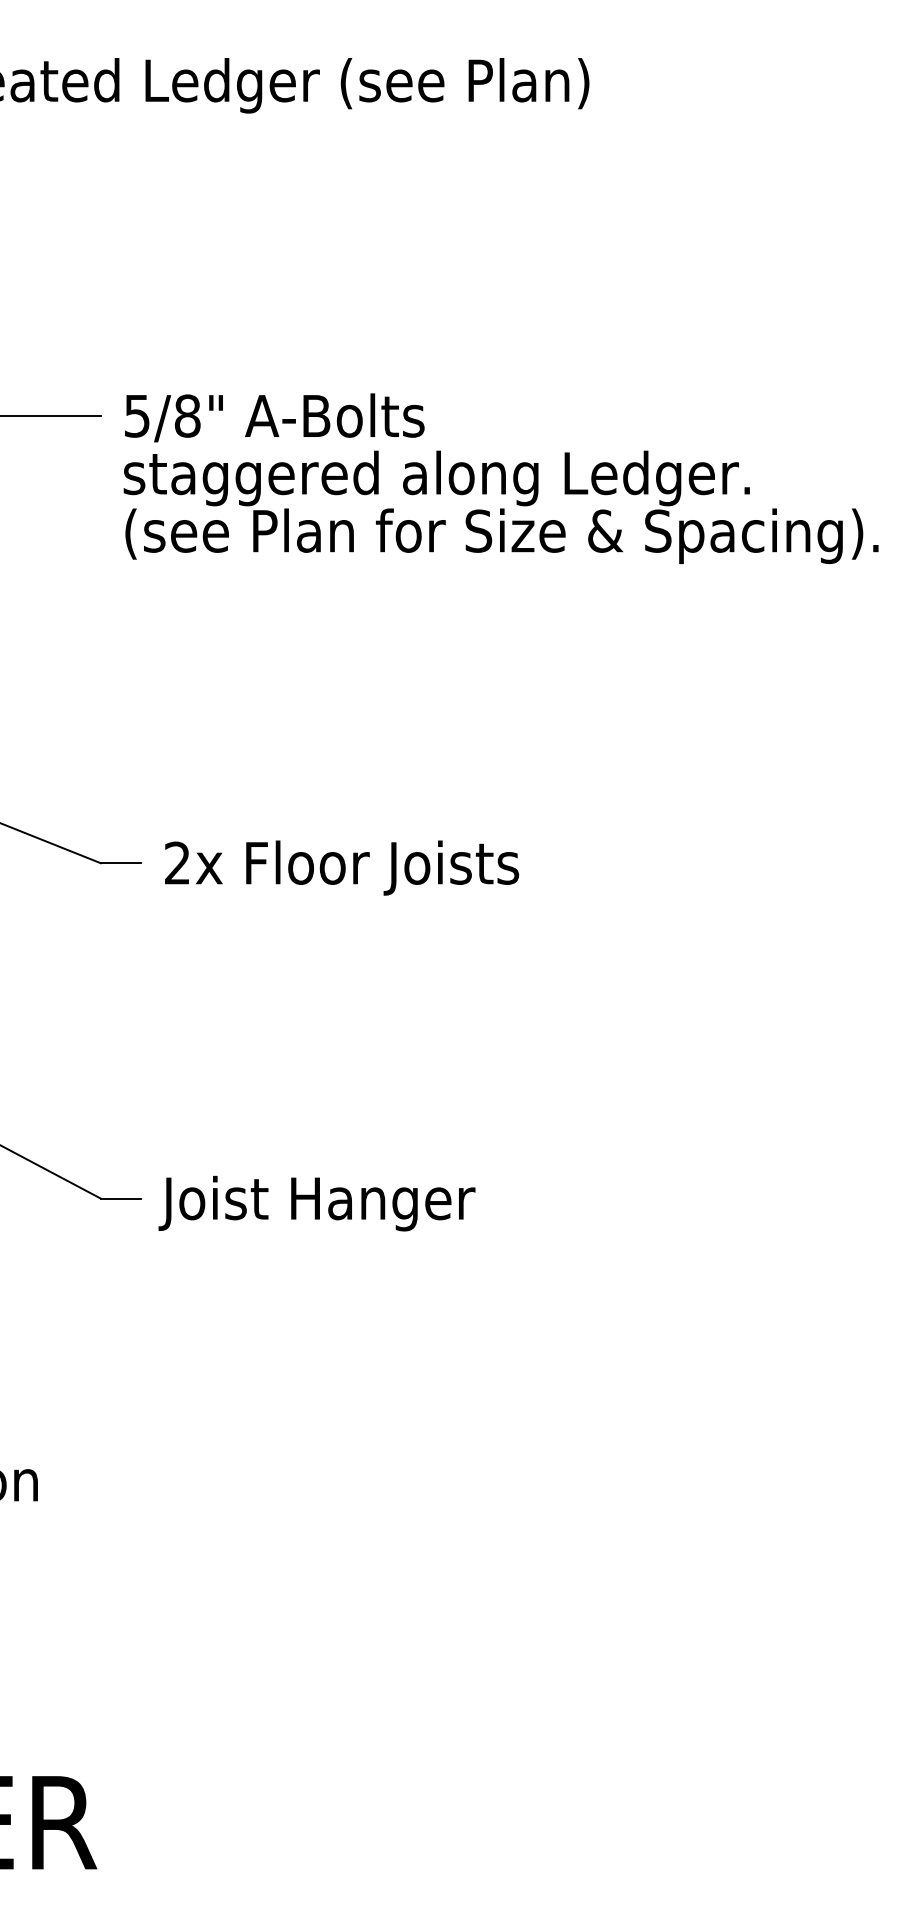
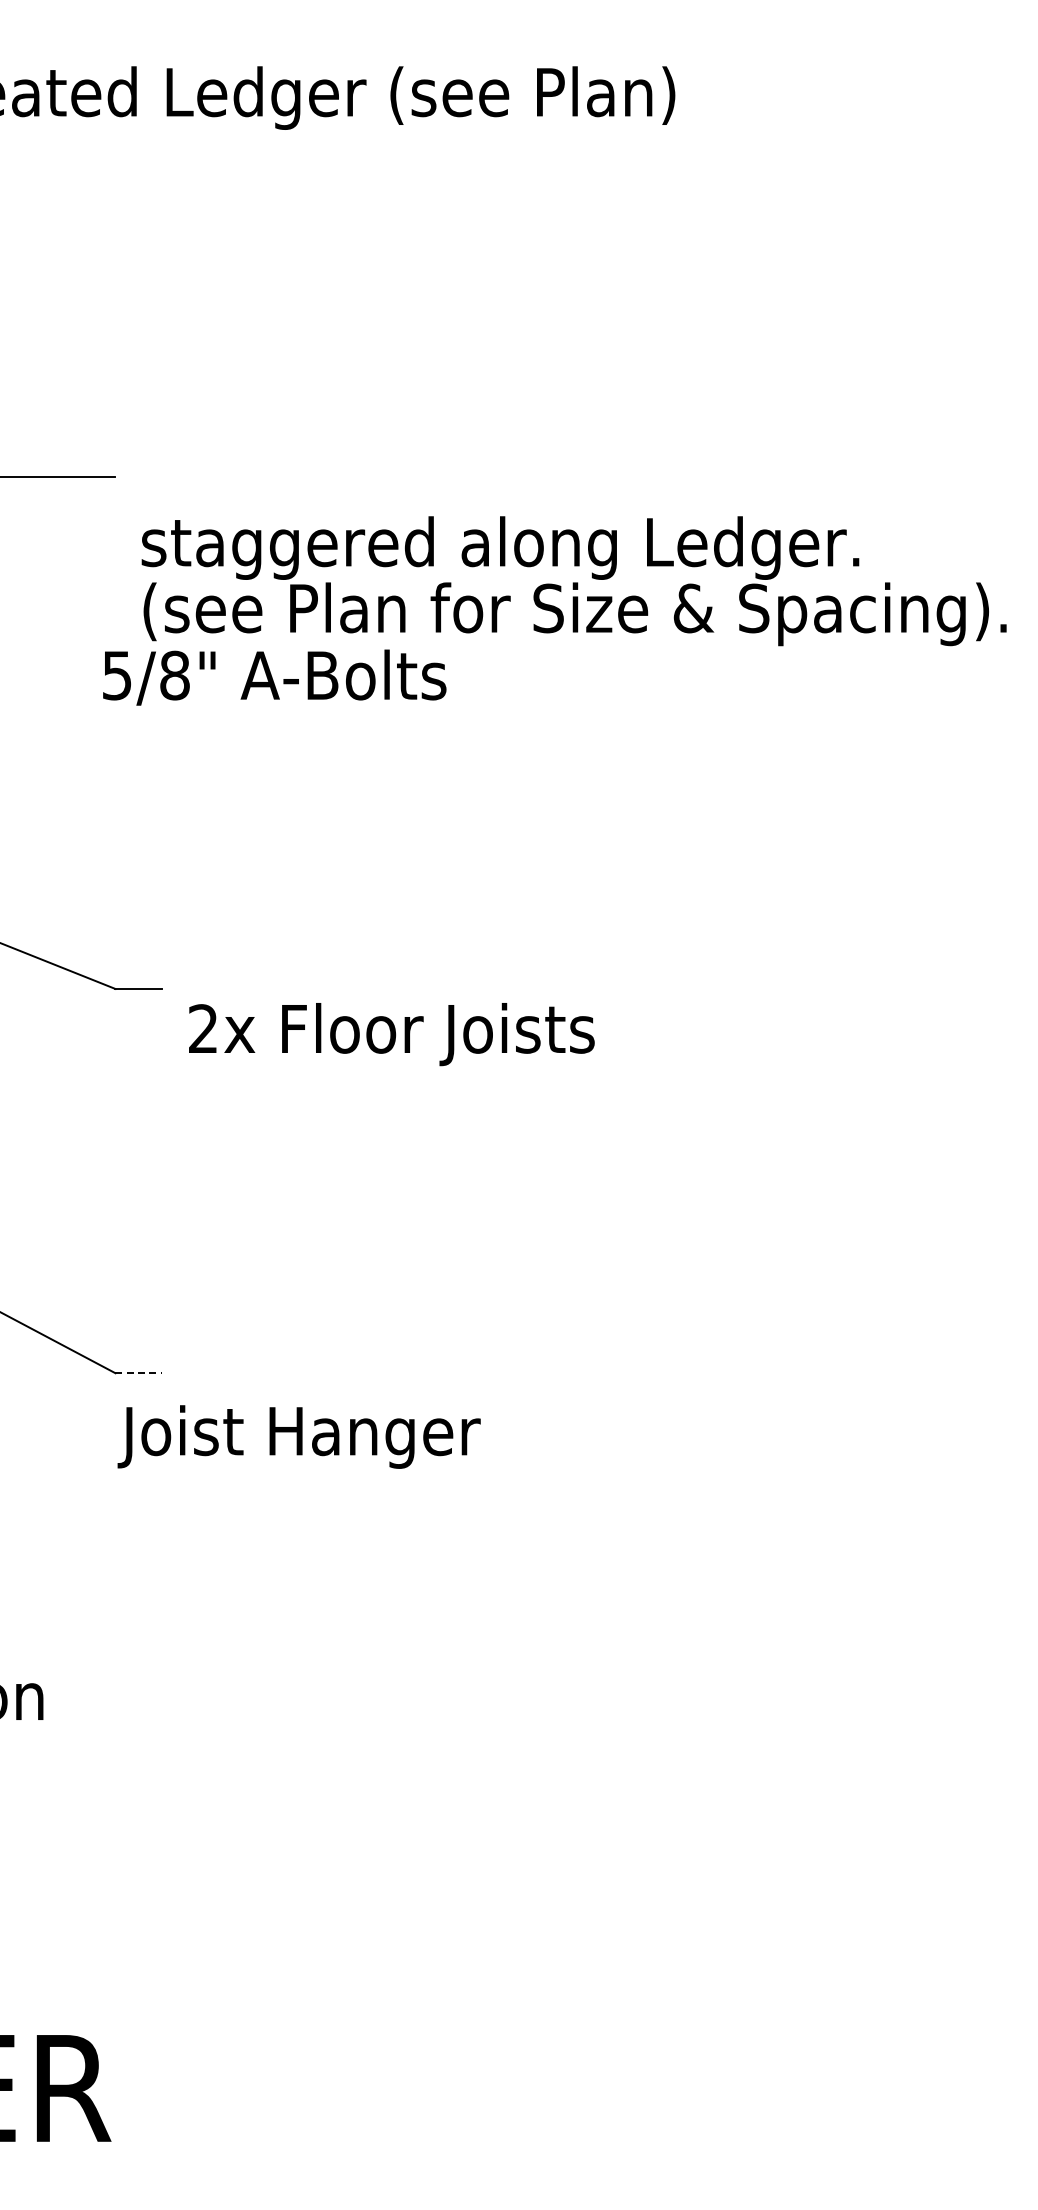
text: (274, 417) -> (274, 677), moved
text: (341, 868) -> (391, 1034), moved
line: (121, 1198) -> (139, 1373), solid -> dashed
text: (316, 1203) -> (298, 1436), moved

